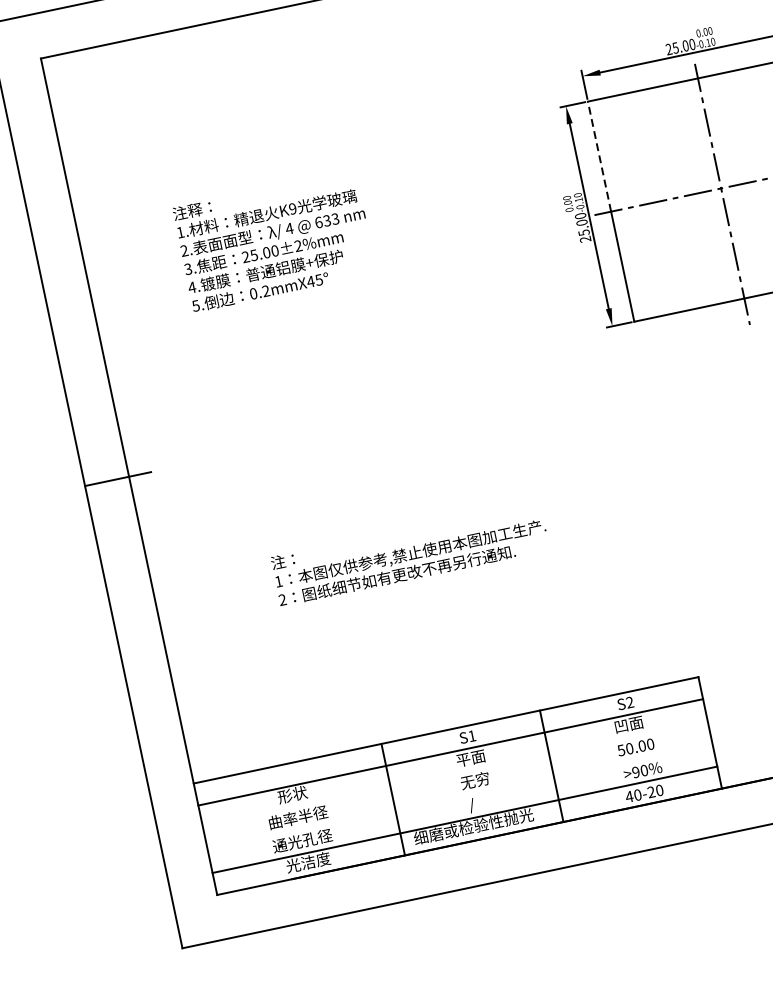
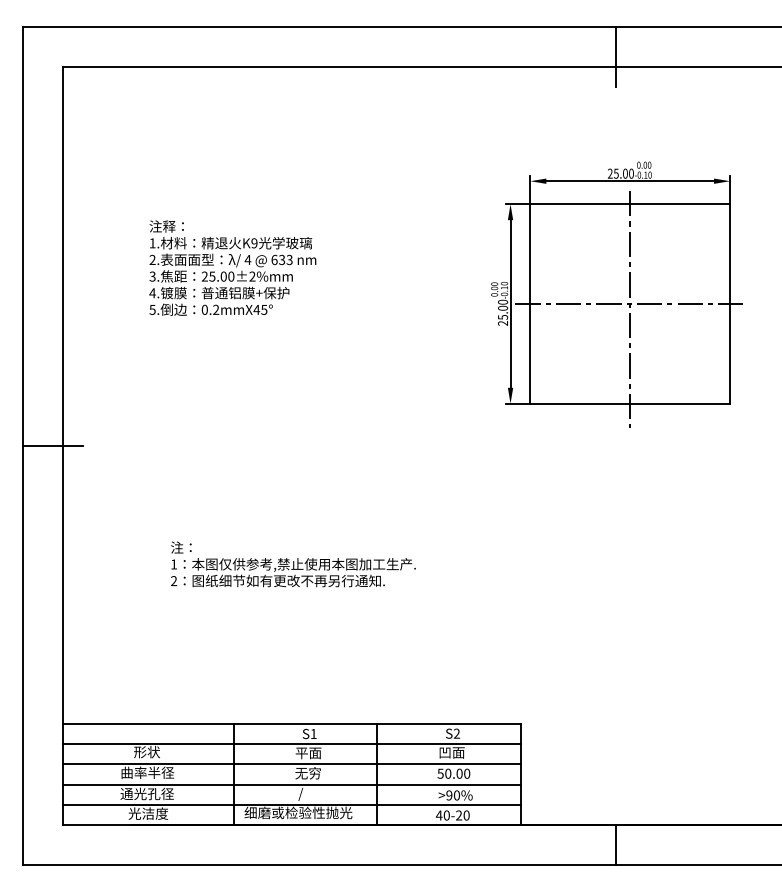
line: (599, 157) -> (530, 254), dashed -> solid
line: (455, 773) -> (292, 763), added
line: (460, 797) -> (292, 785), added

